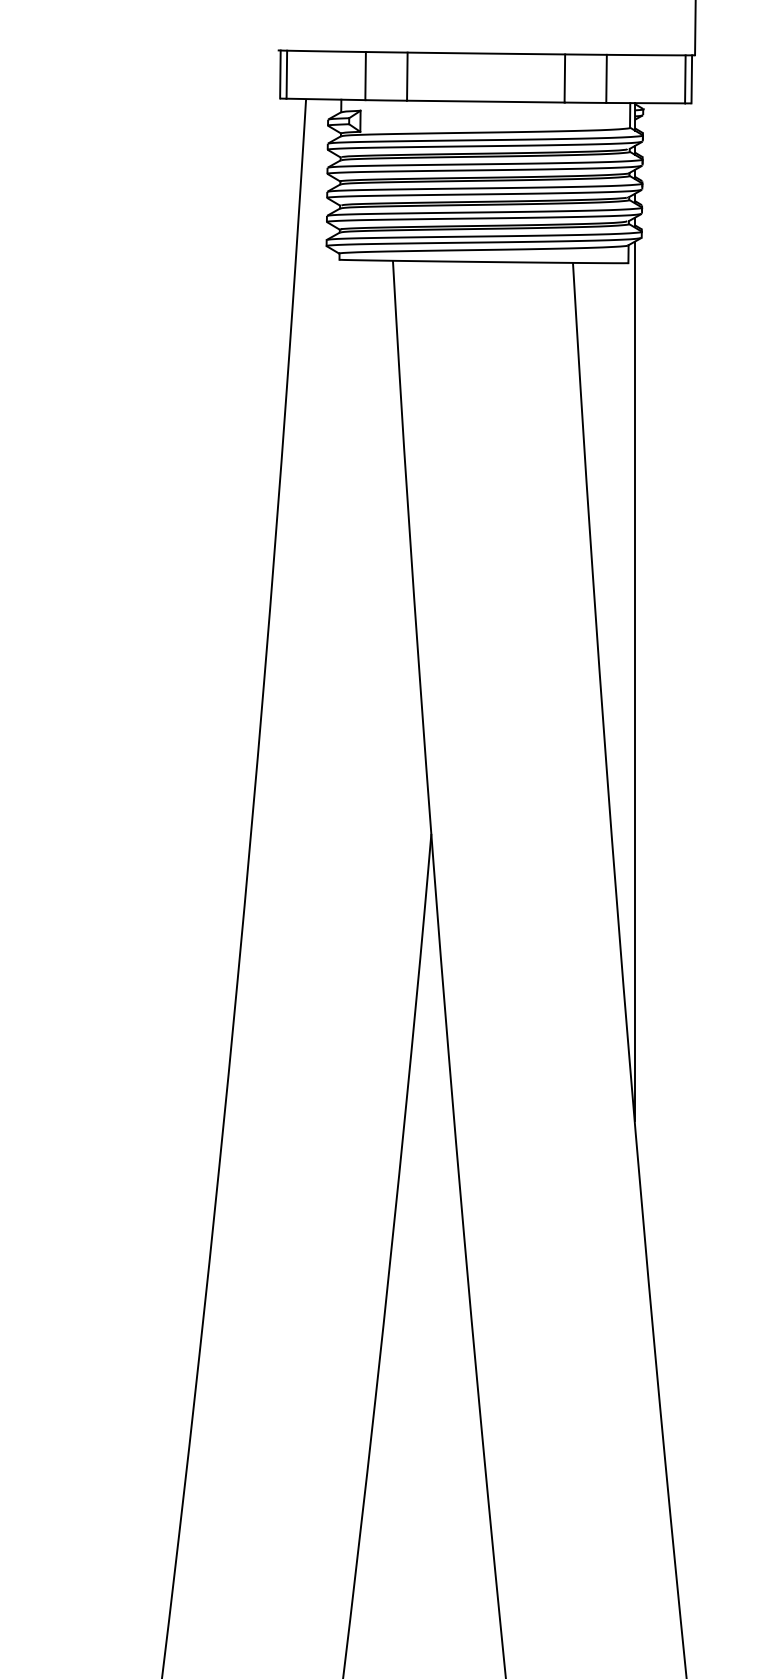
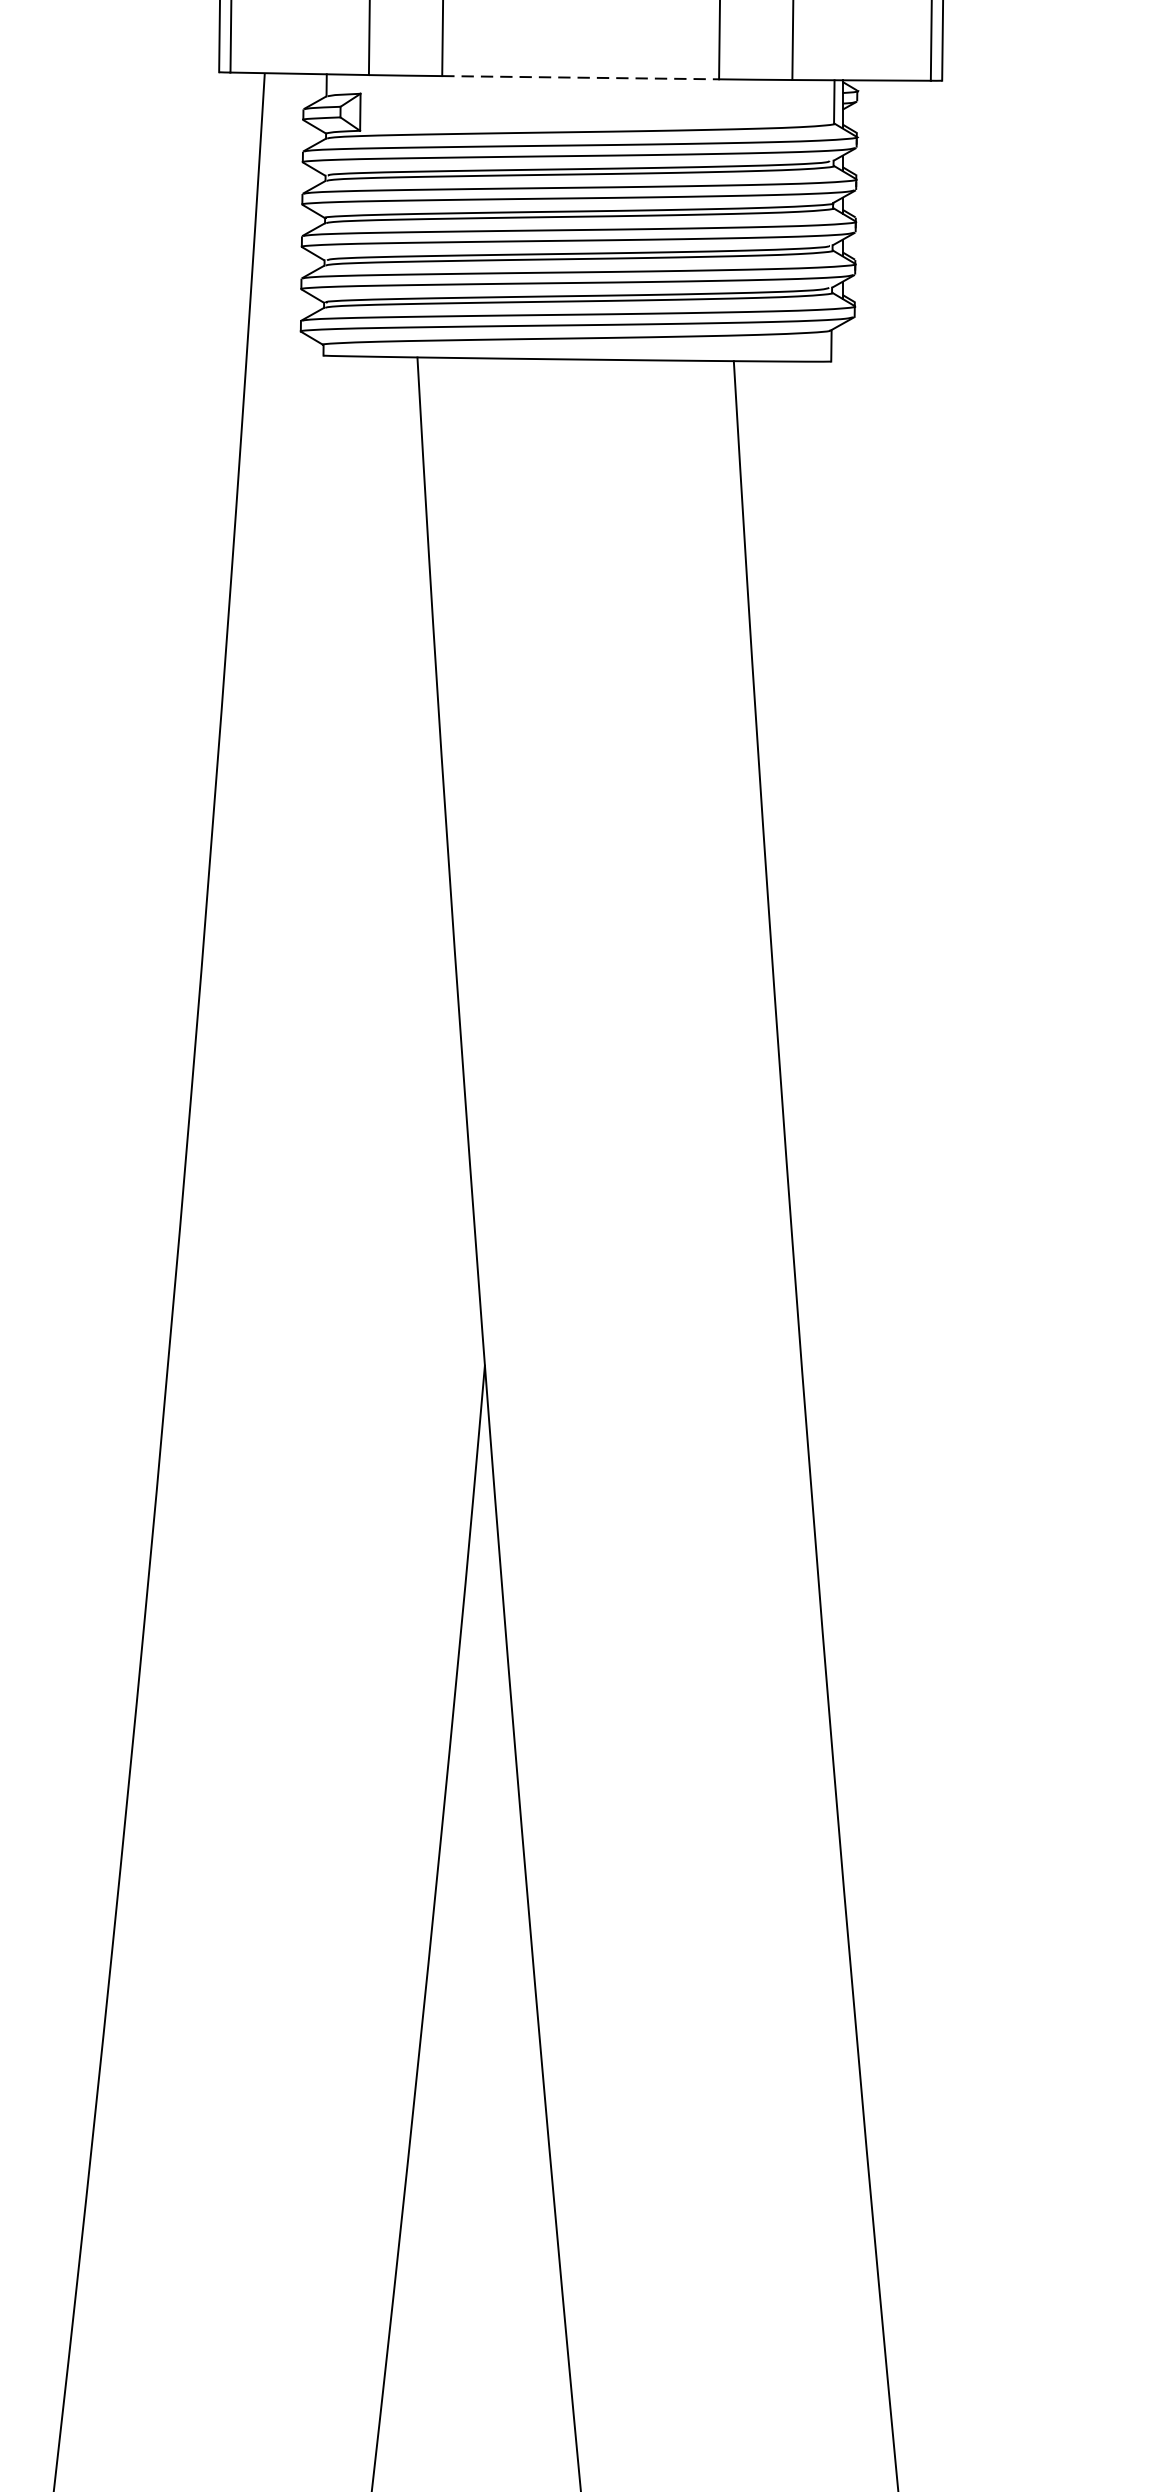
line: (485, 101) -> (580, 77), solid -> dashed
line: (634, 680) -> (841, 1095), removed

